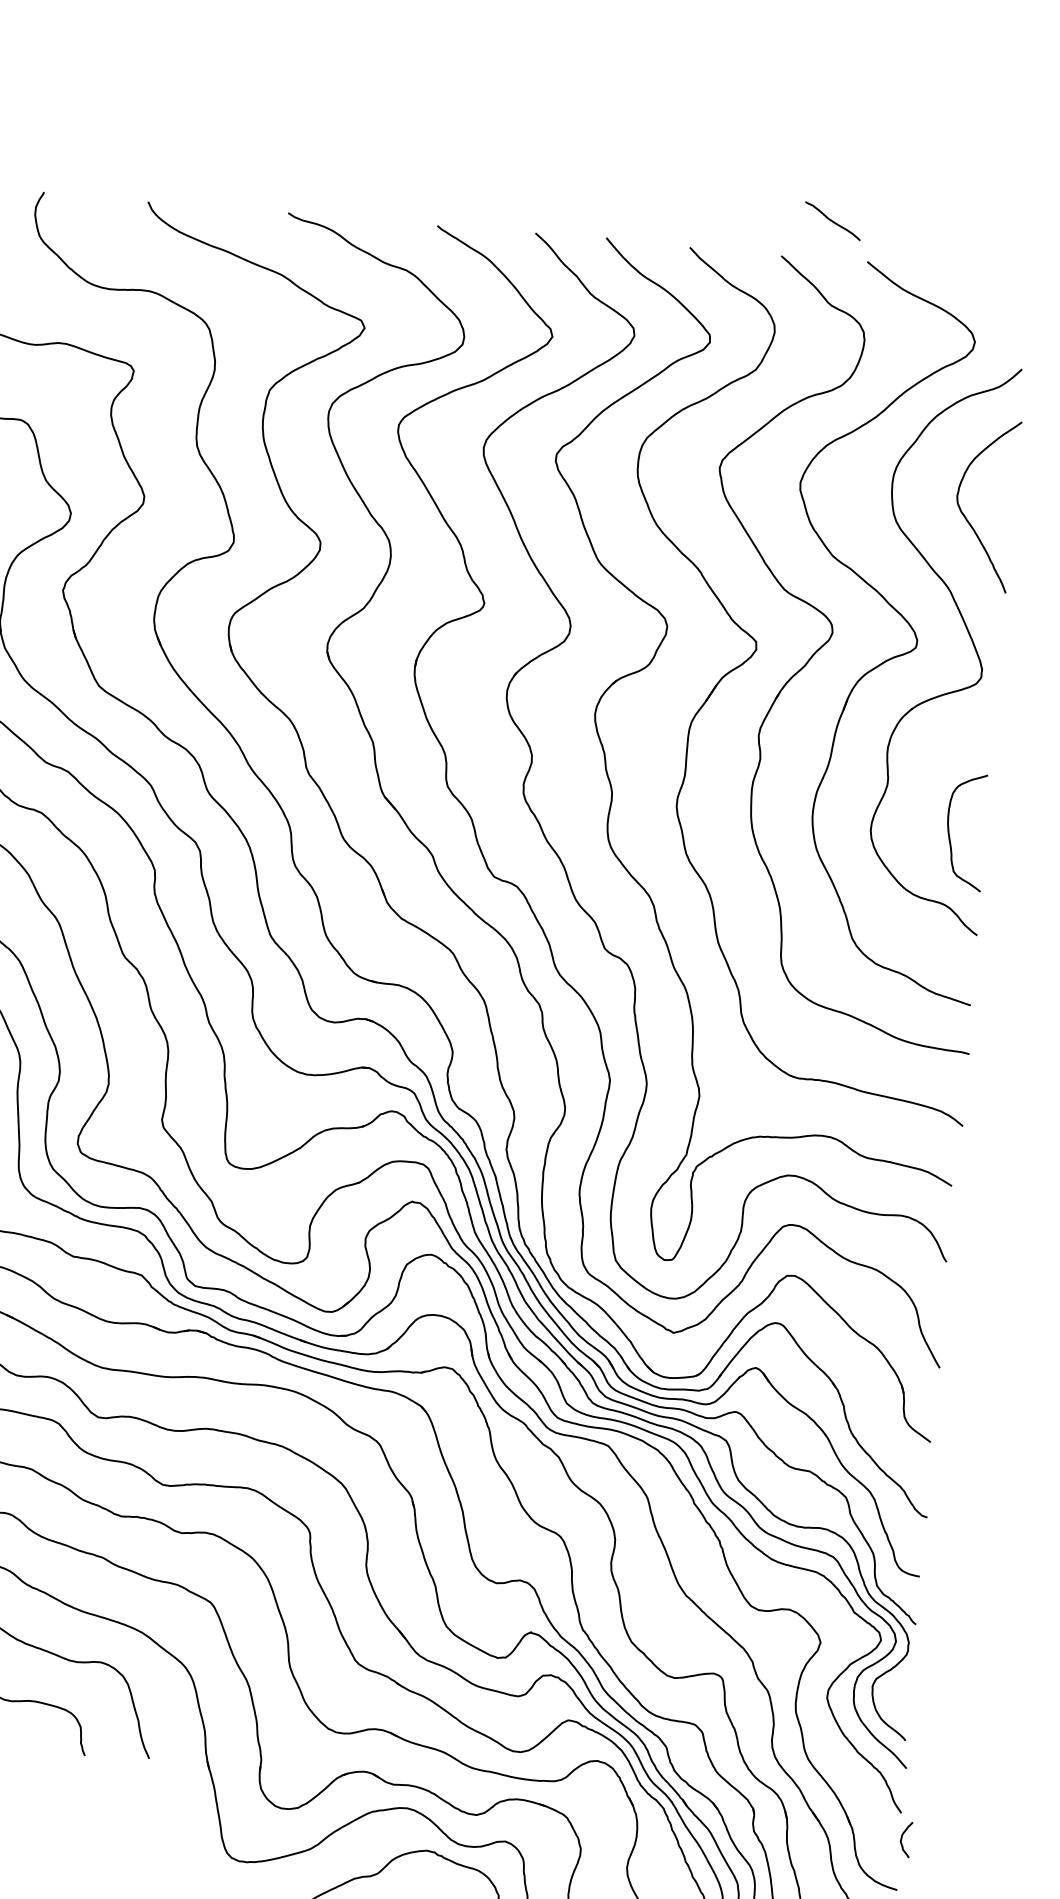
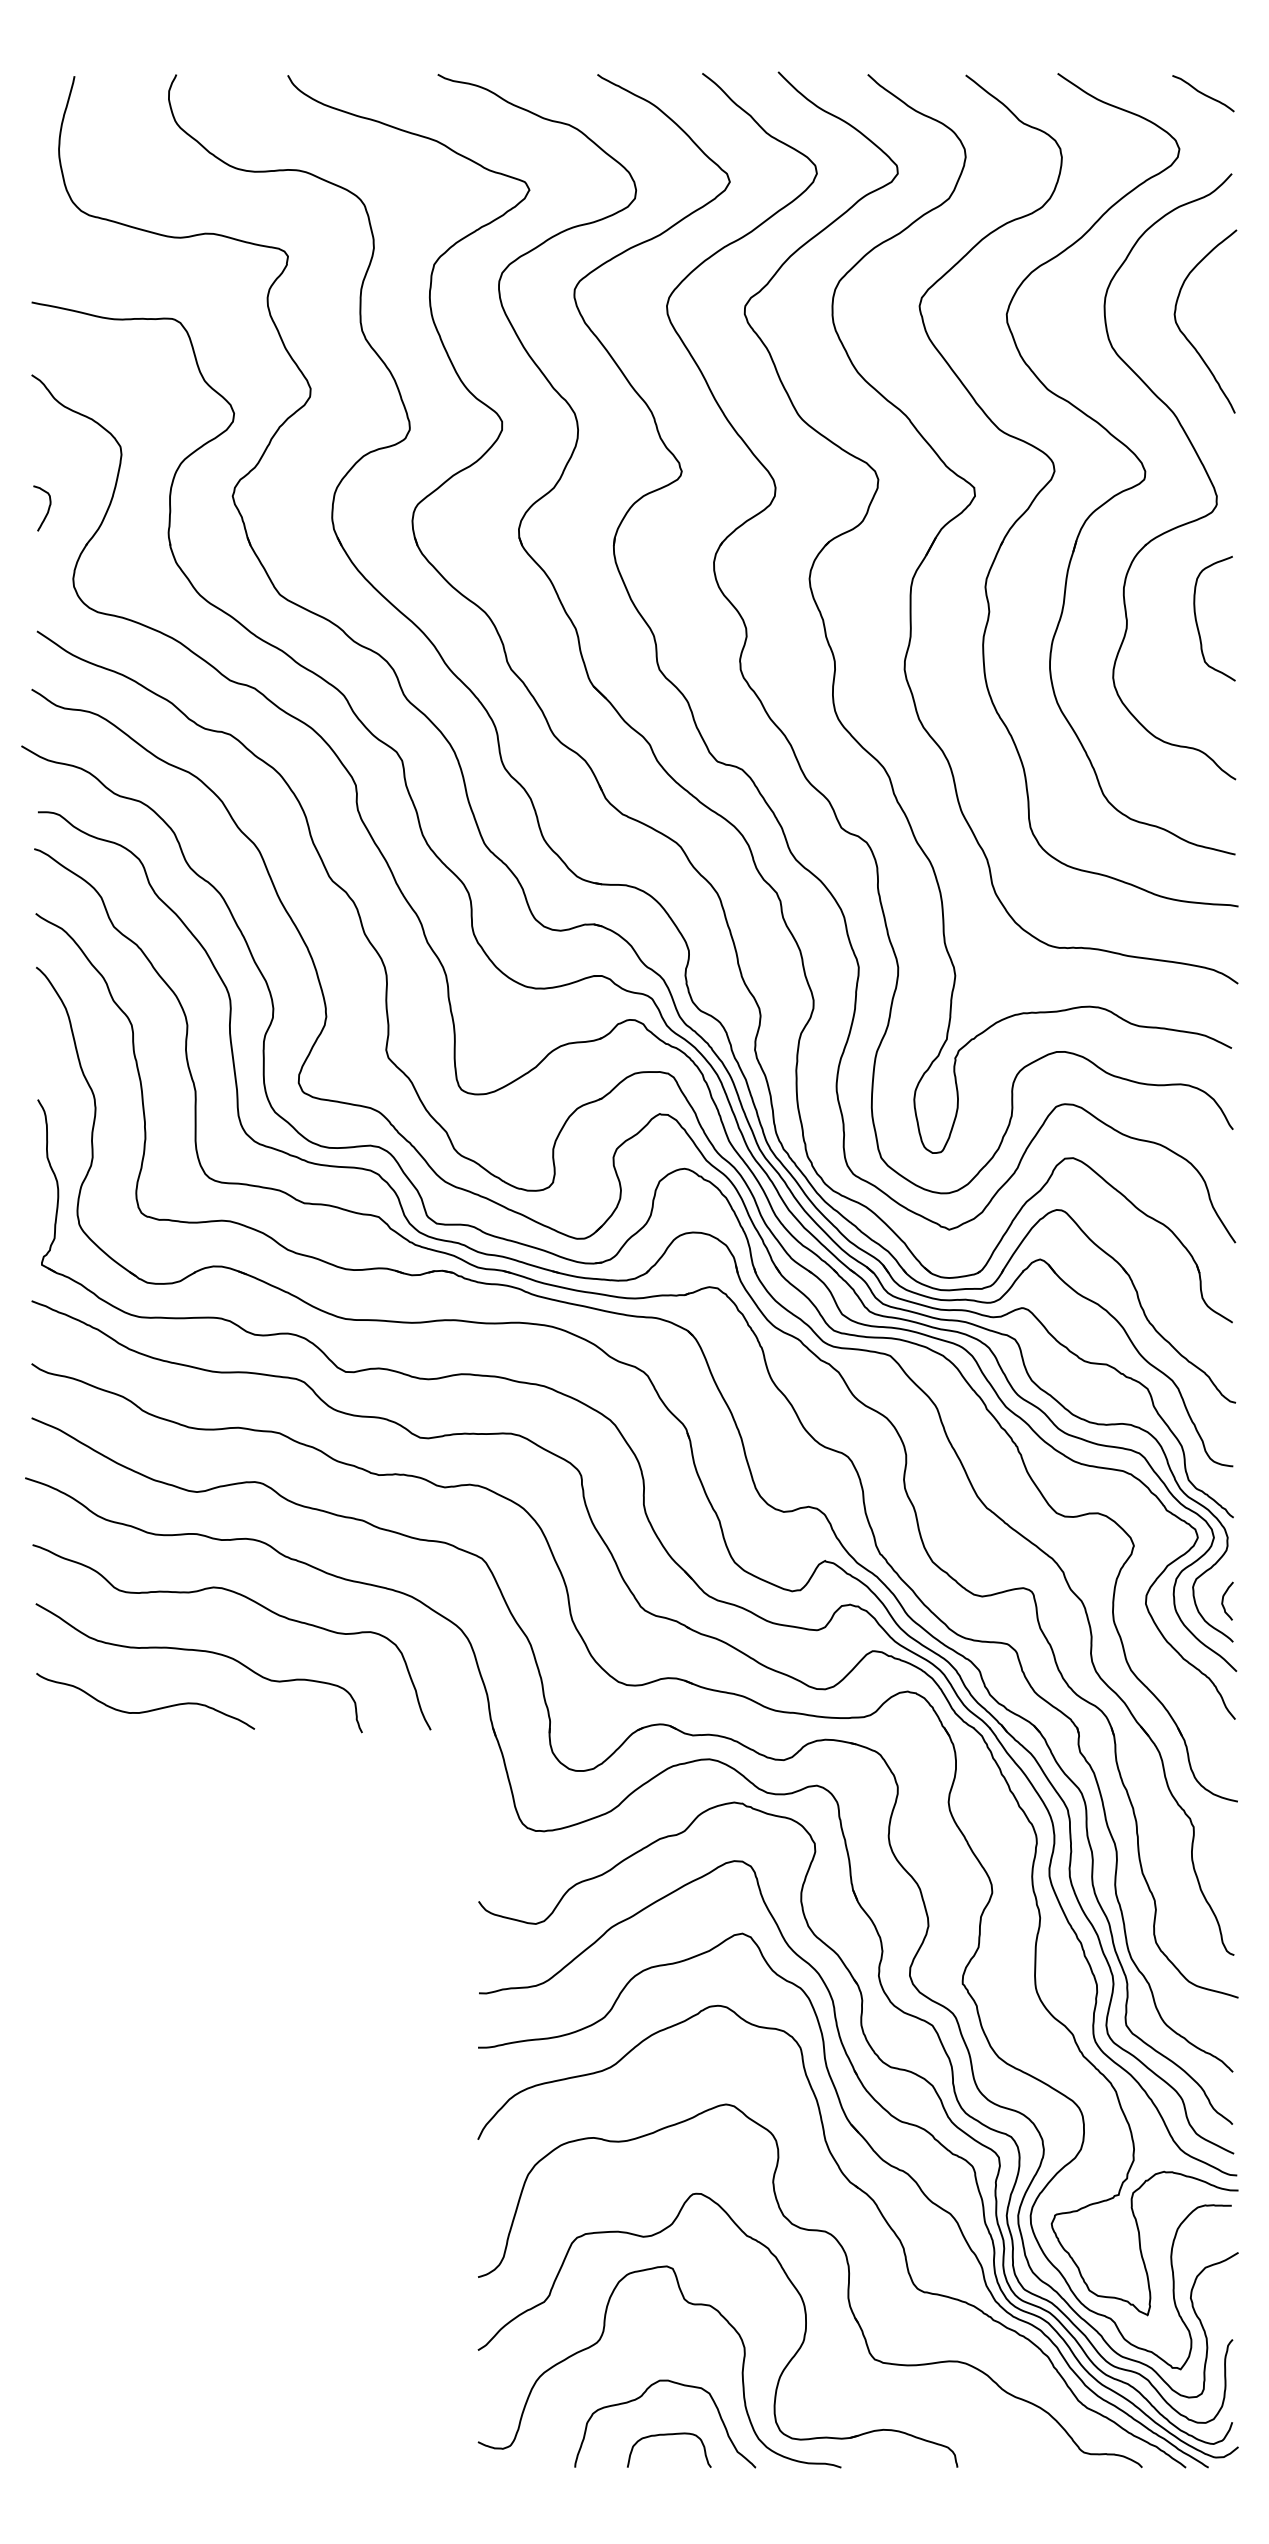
curve: (833, 221) -> (1203, 93), moved
curve: (949, 833) -> (1197, 621), moved
curve: (902, 1838) -> (1223, 1600), moved

